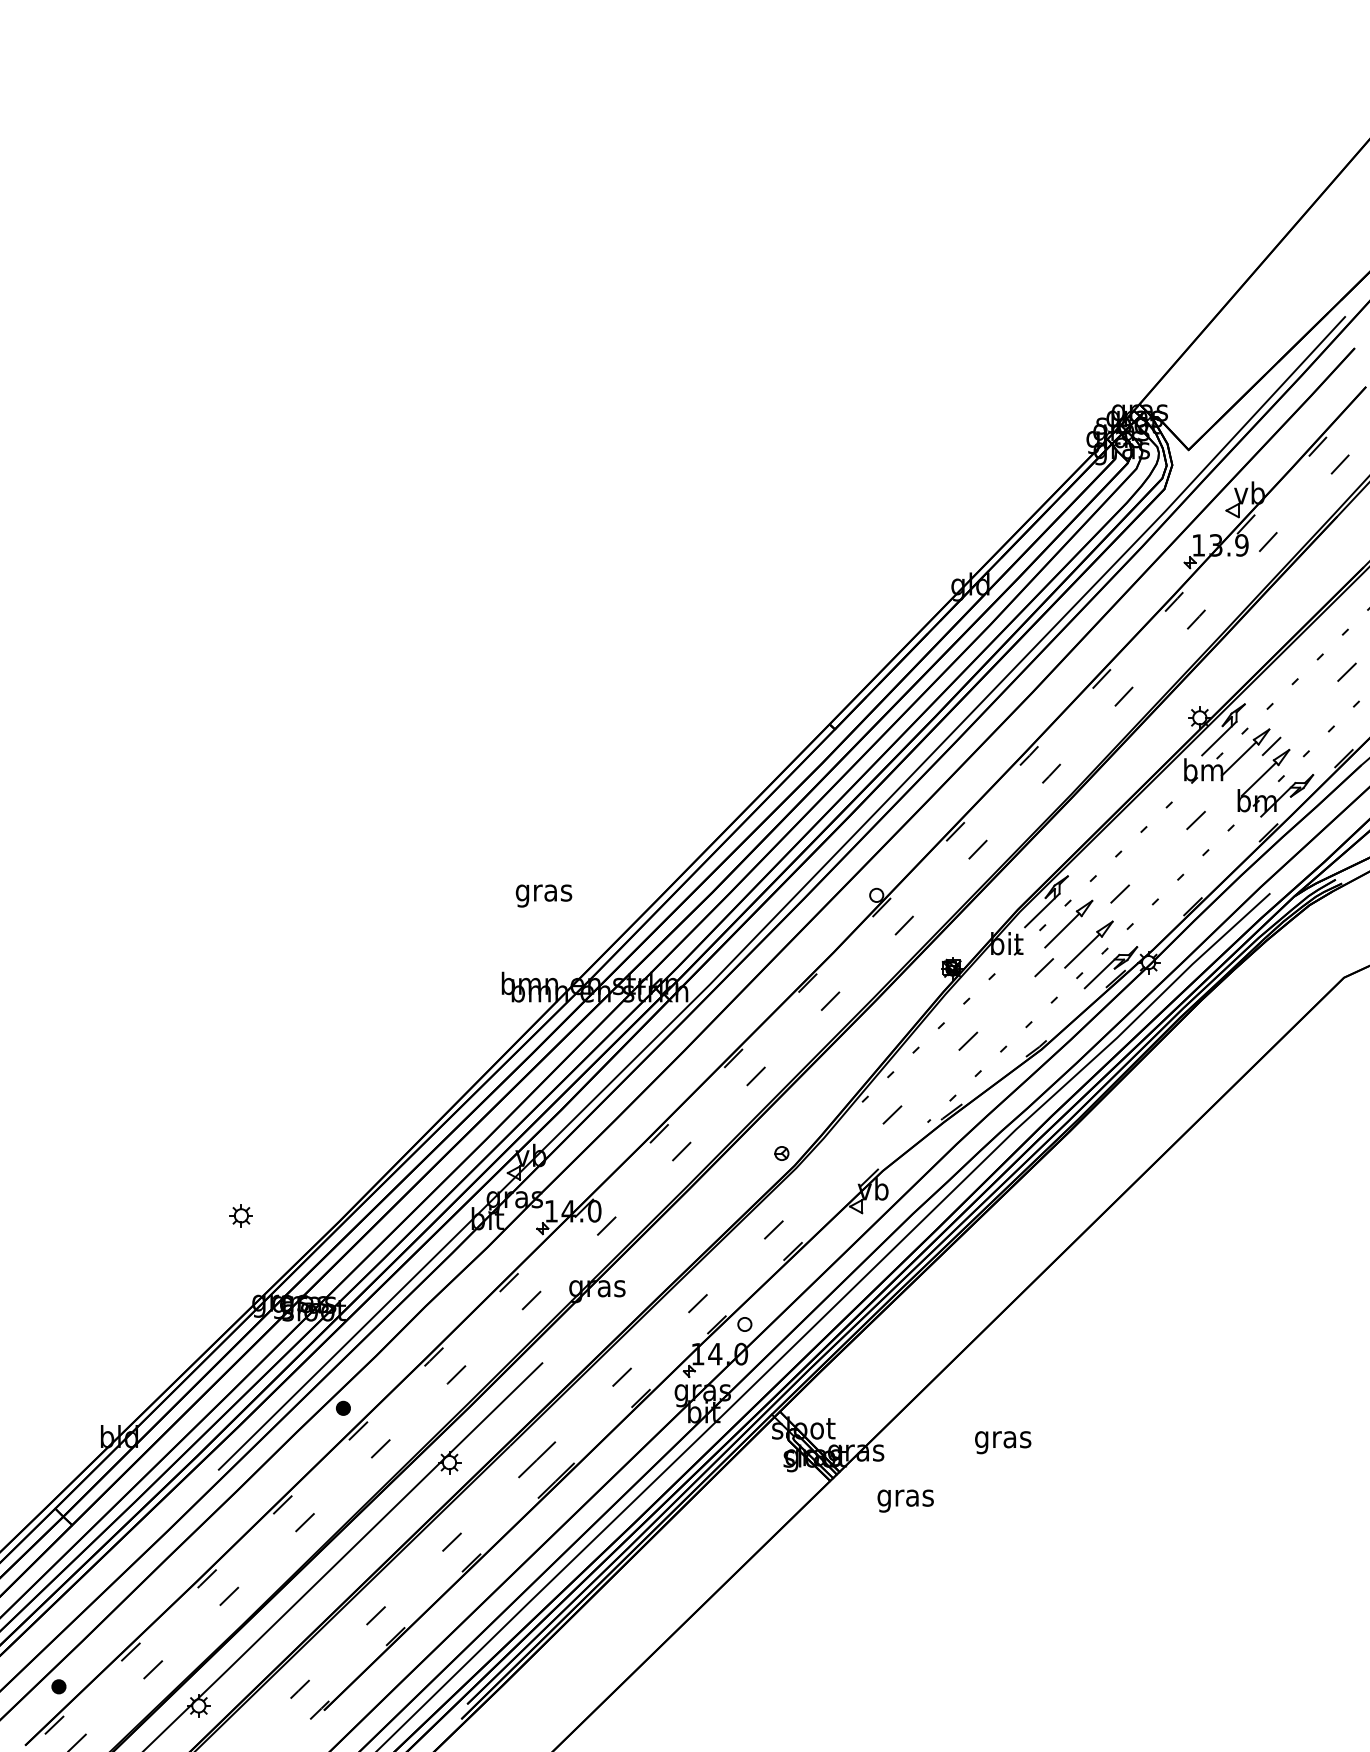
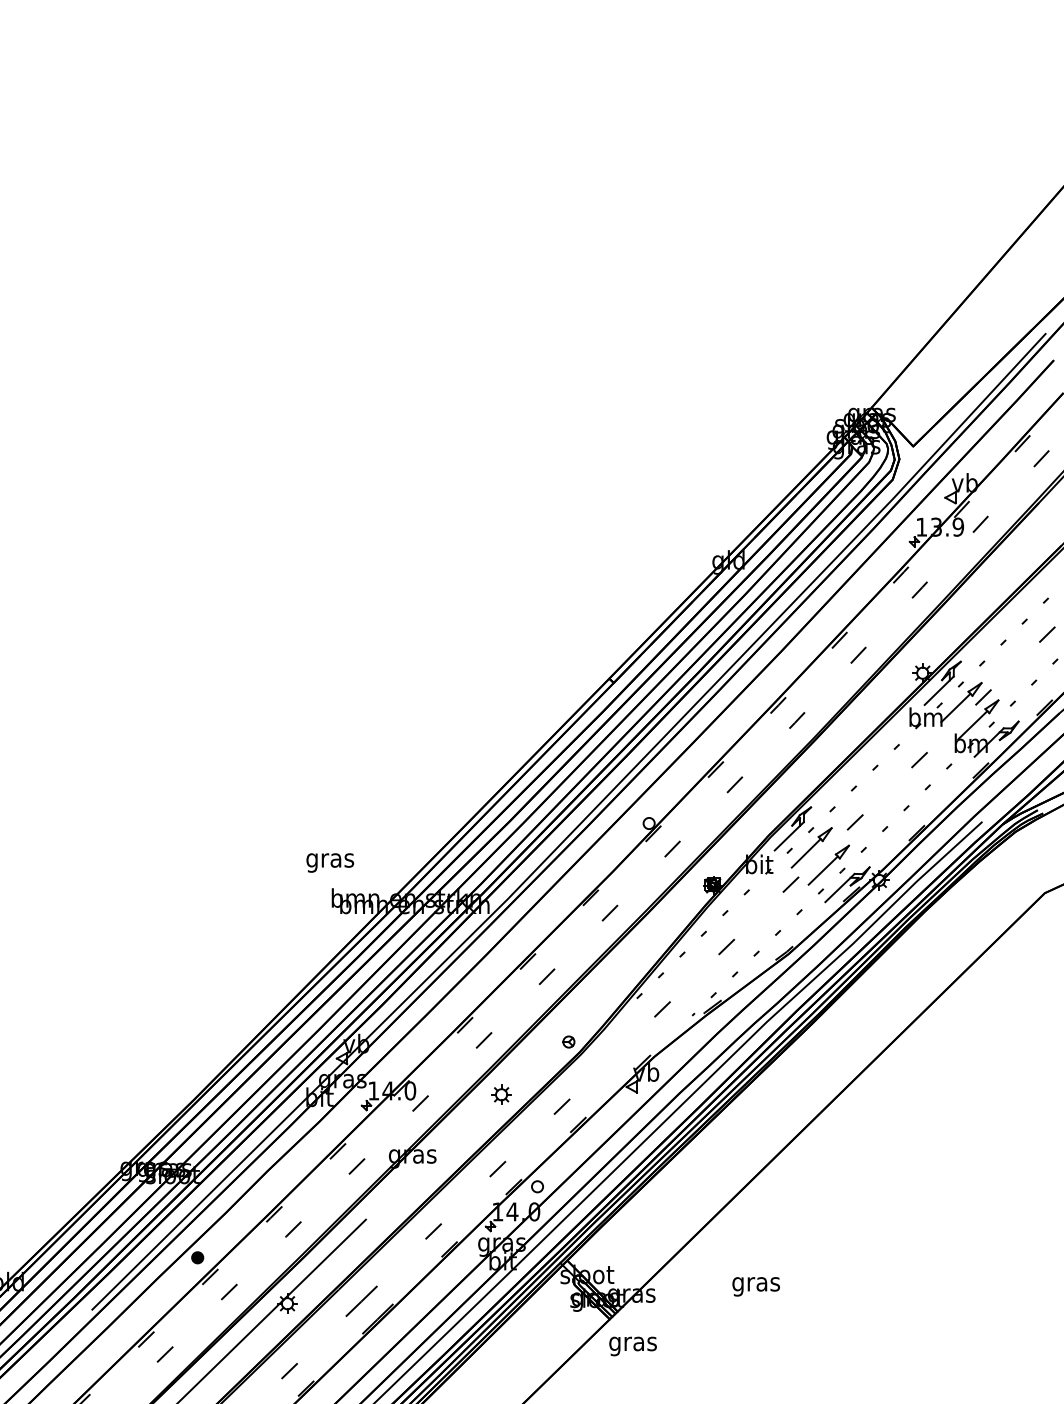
text: (543, 895) -> (329, 862), moved
part: (240, 1215) -> (500, 1094), moved
text: (905, 1500) -> (632, 1345), moved

